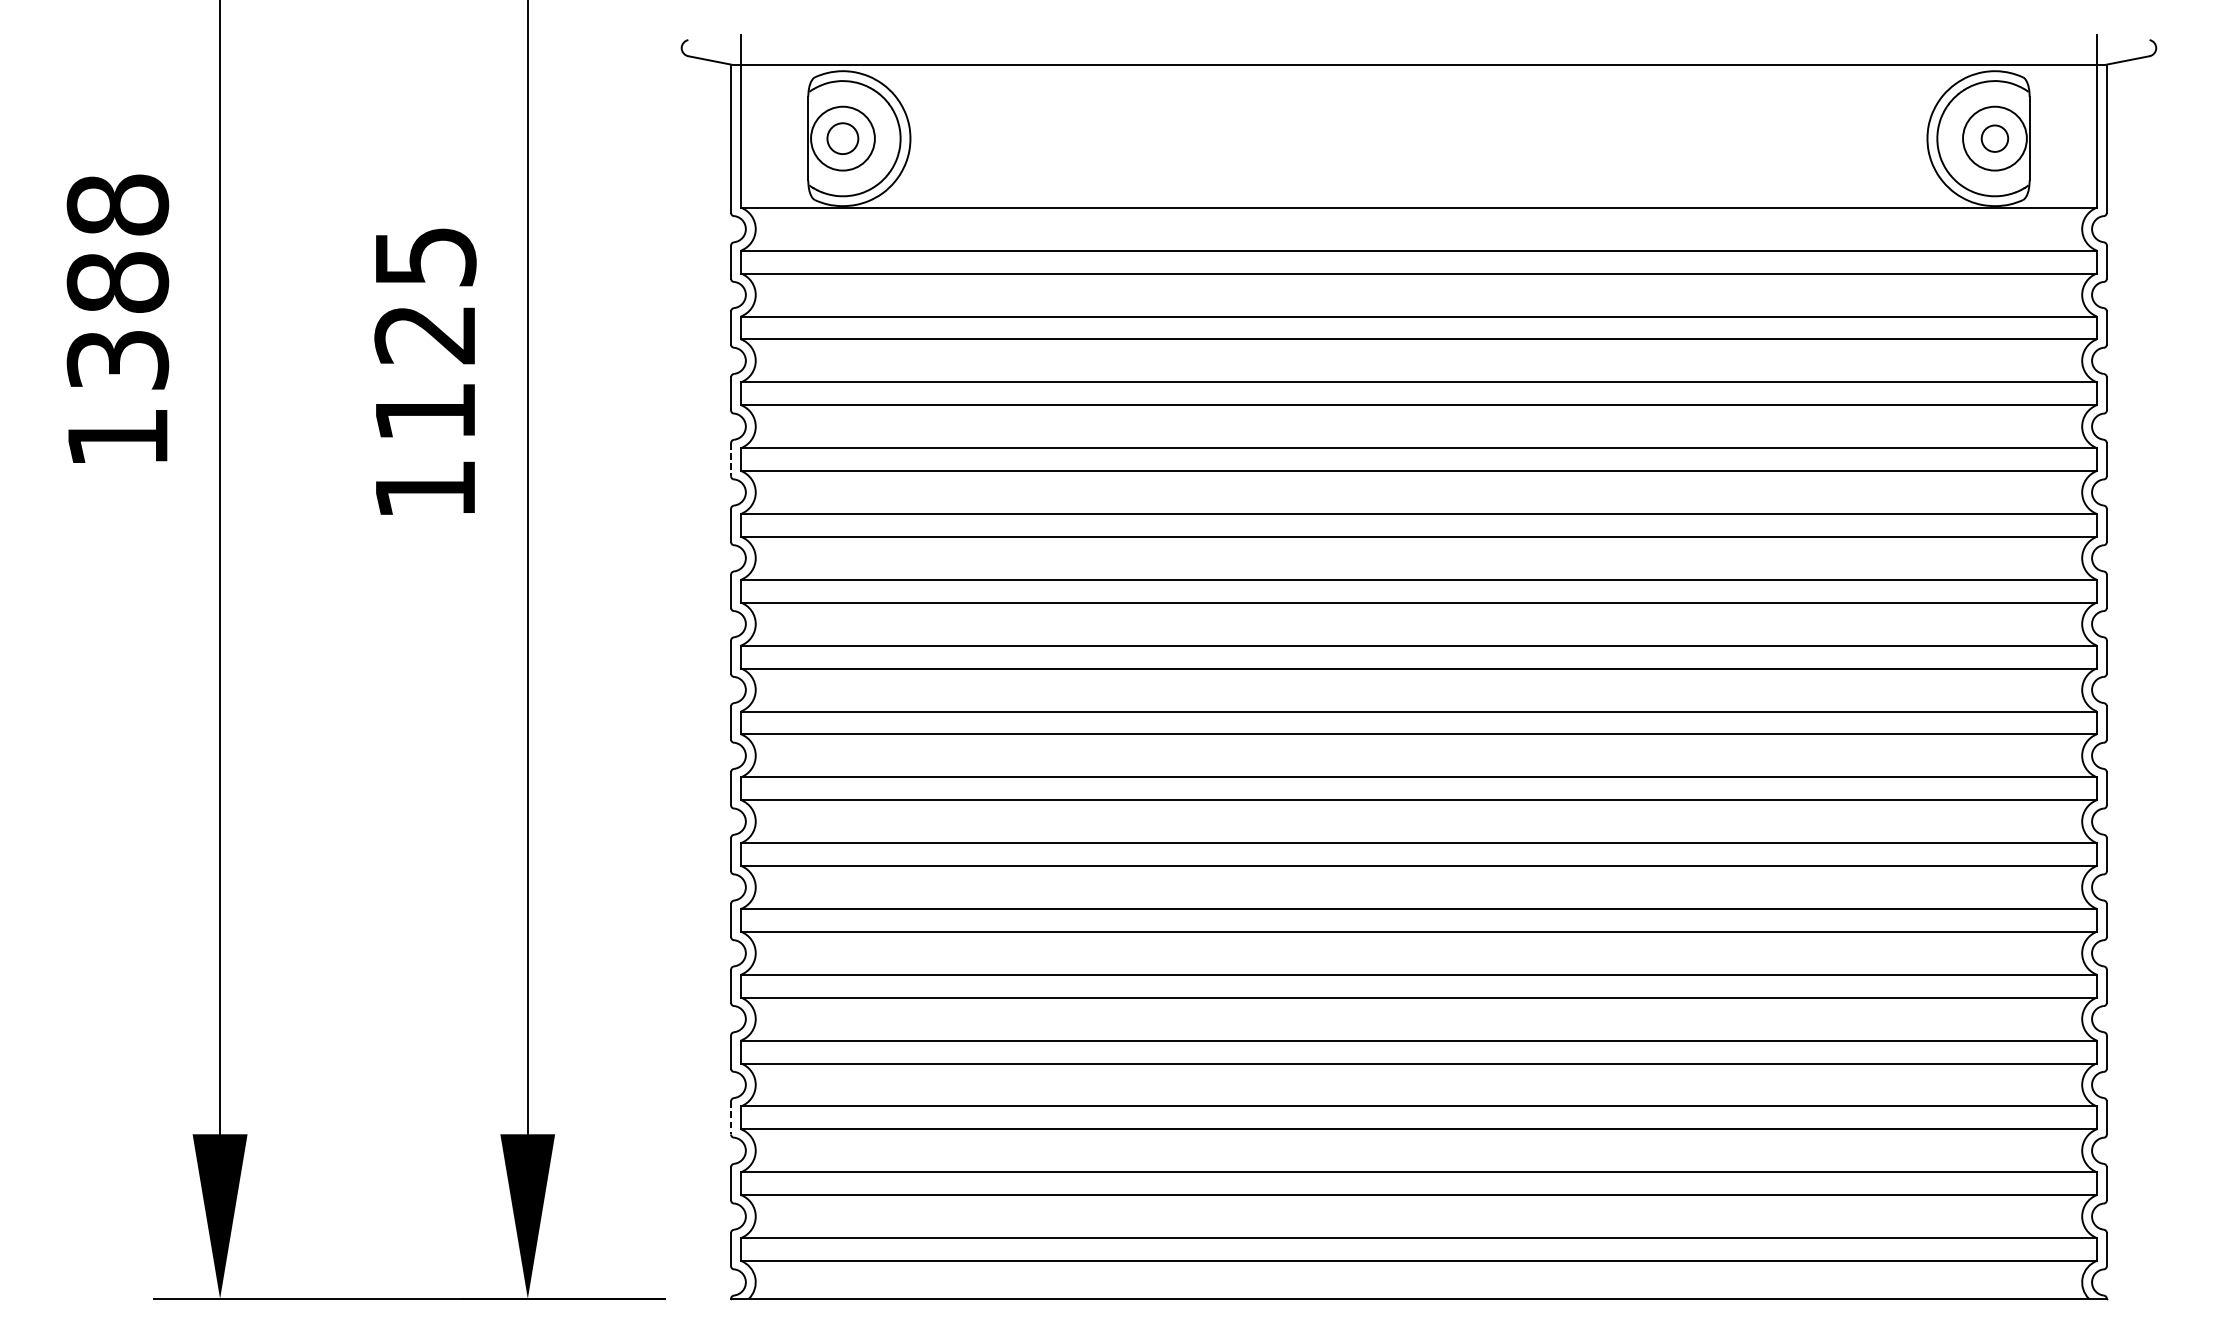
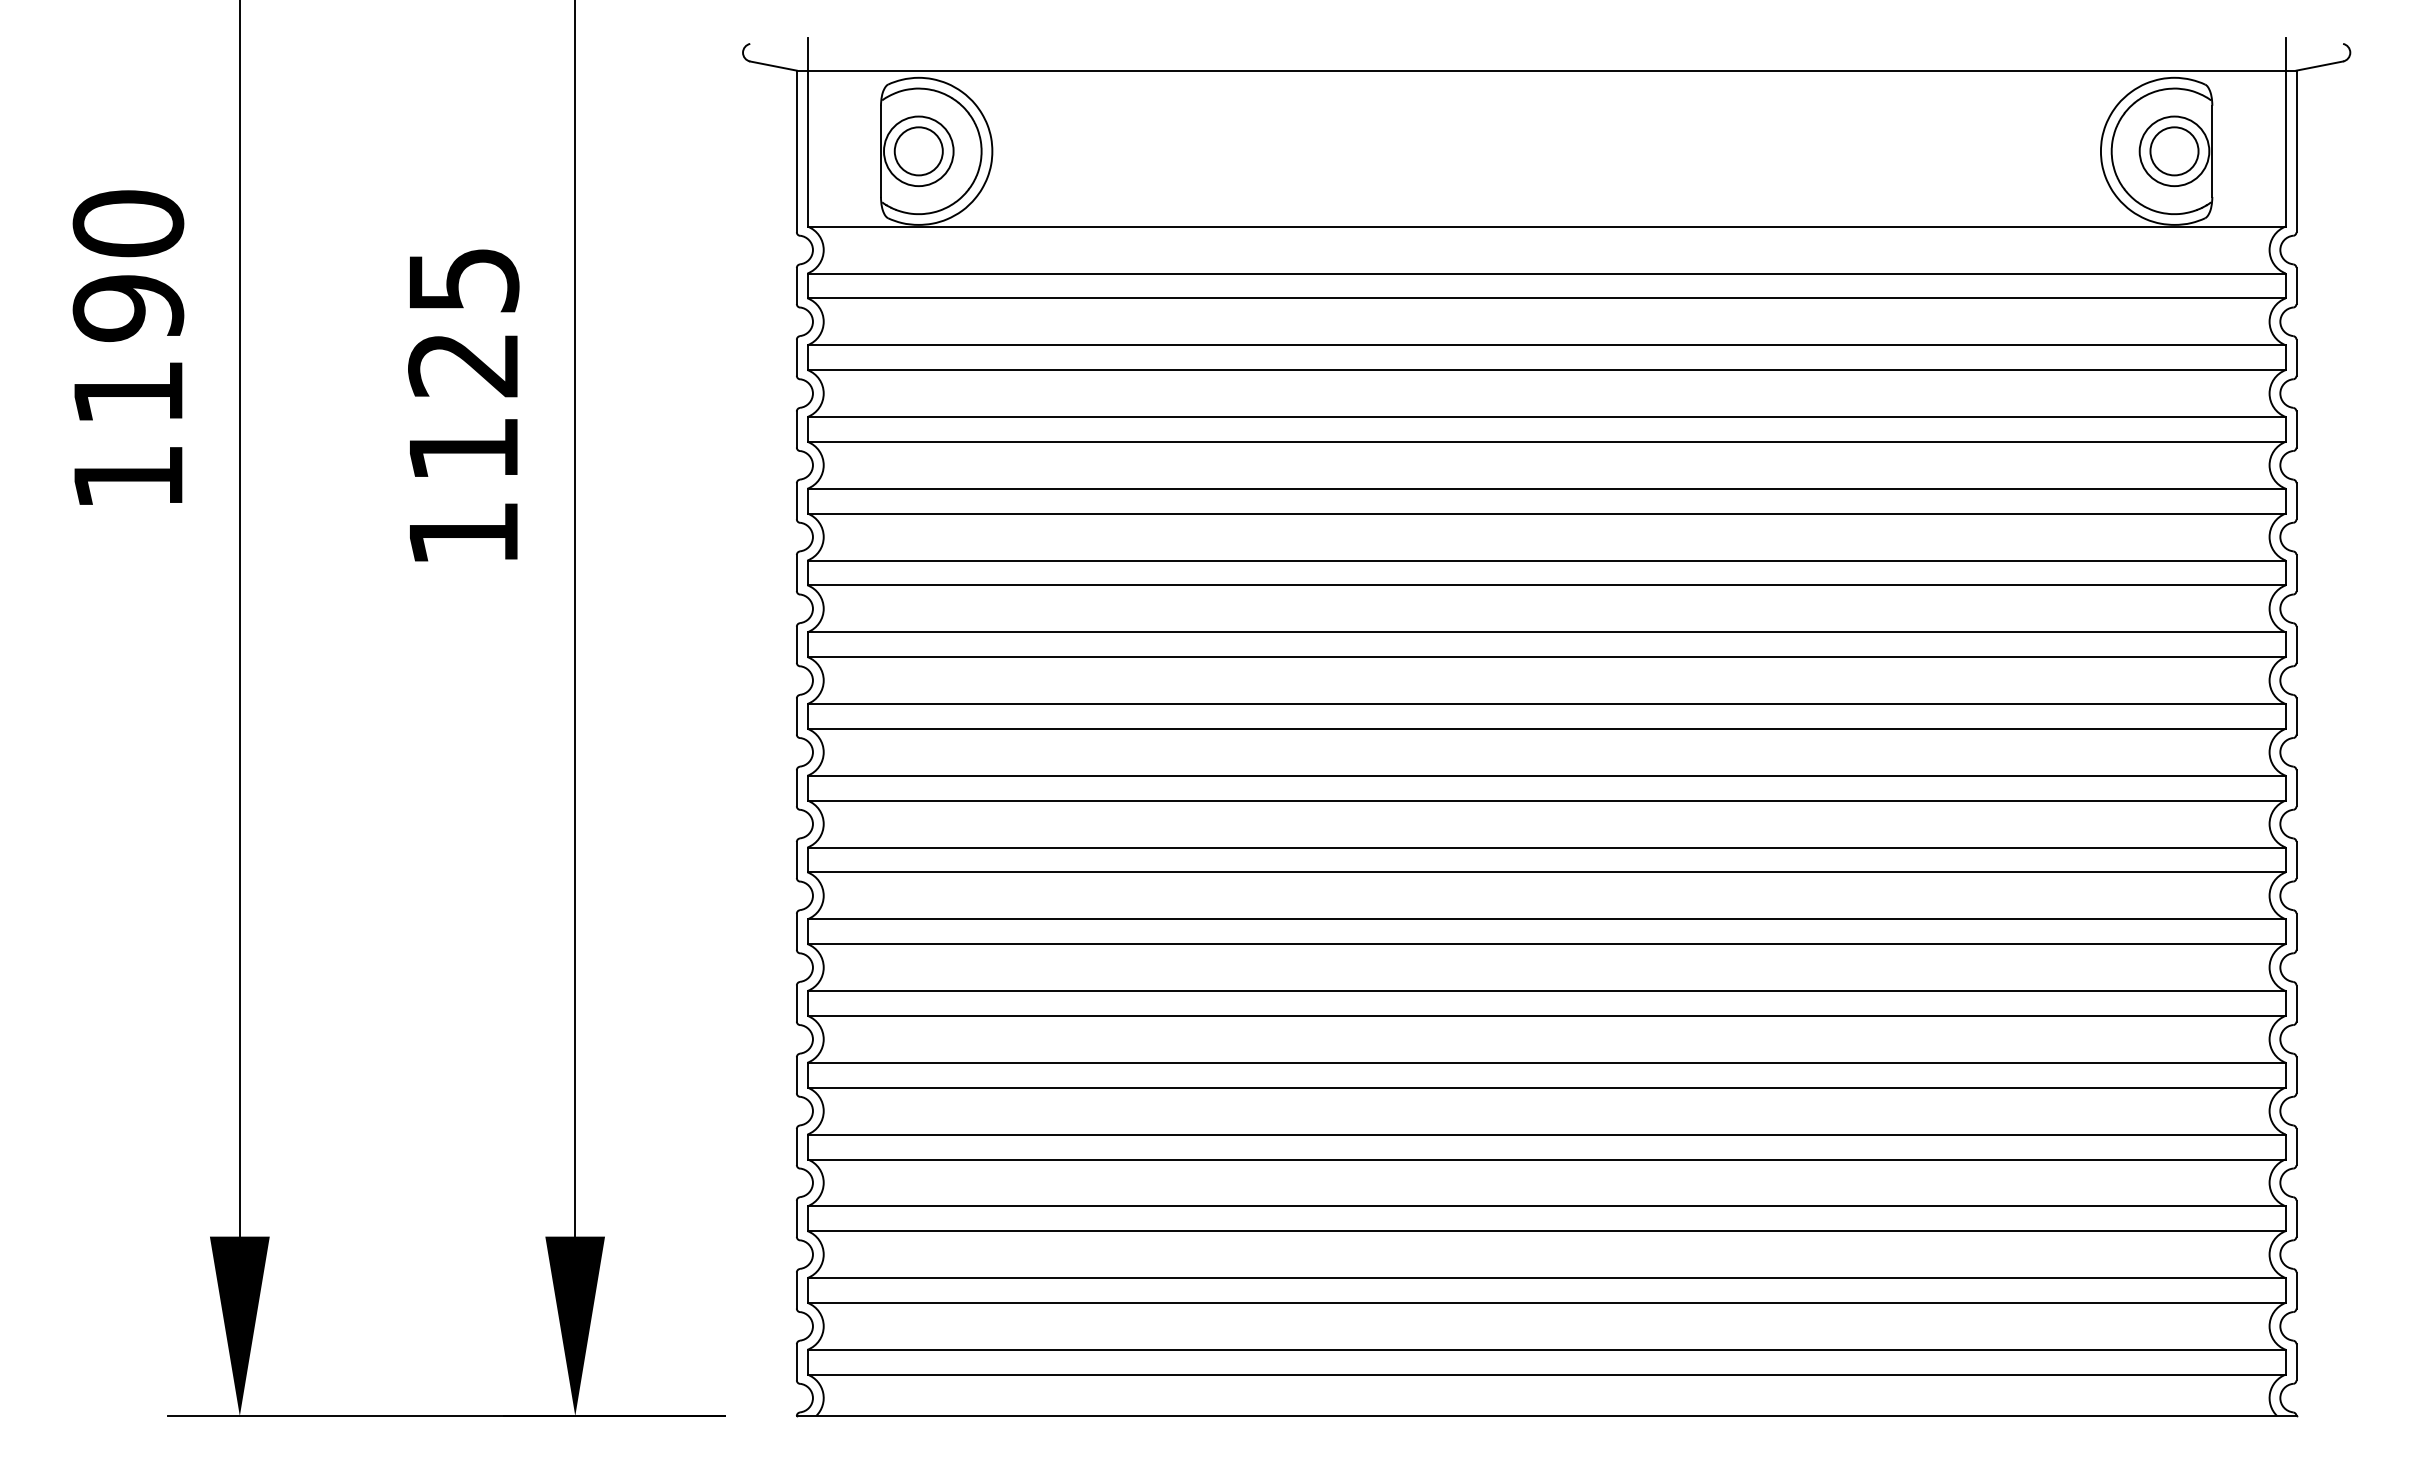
circle: (842, 138) -> (918, 151), size x1.43
circle: (1994, 138) -> (2174, 151), size x1.67
text: (117, 281) -> (128, 307), 1388 -> 1190
line: (730, 459) -> (796, 501), dashed -> solid
line: (730, 1118) -> (796, 1219), dashed -> solid

